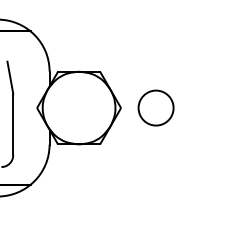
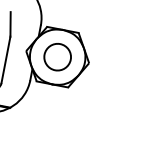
circle: (155, 107) -> (57, 56), moved

